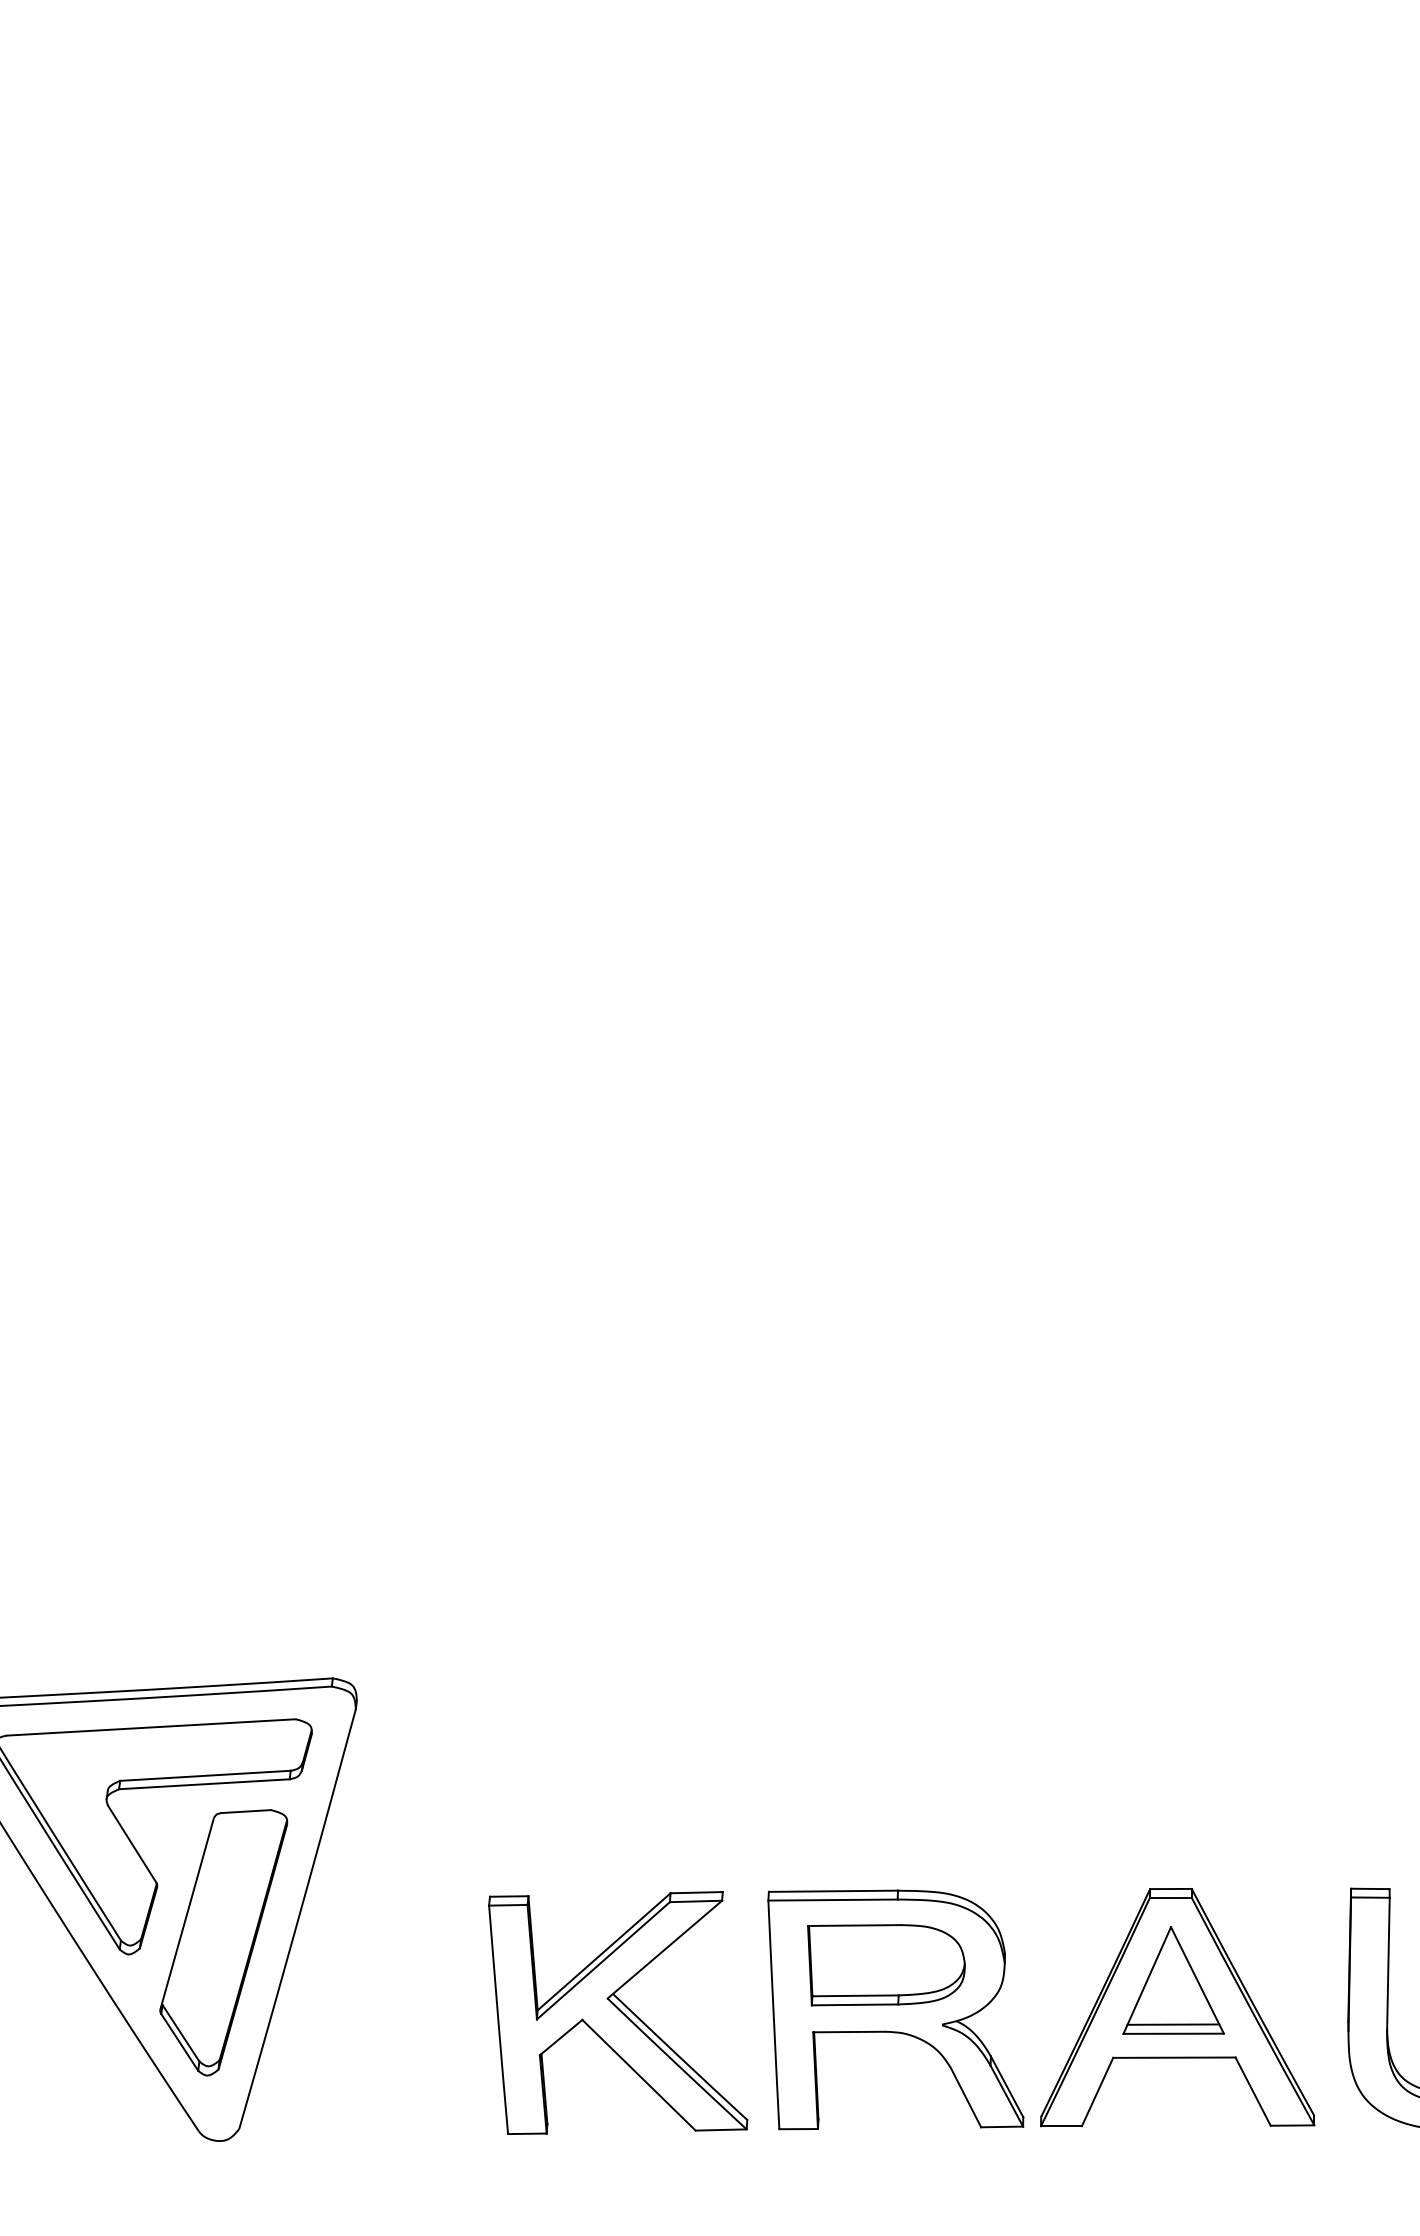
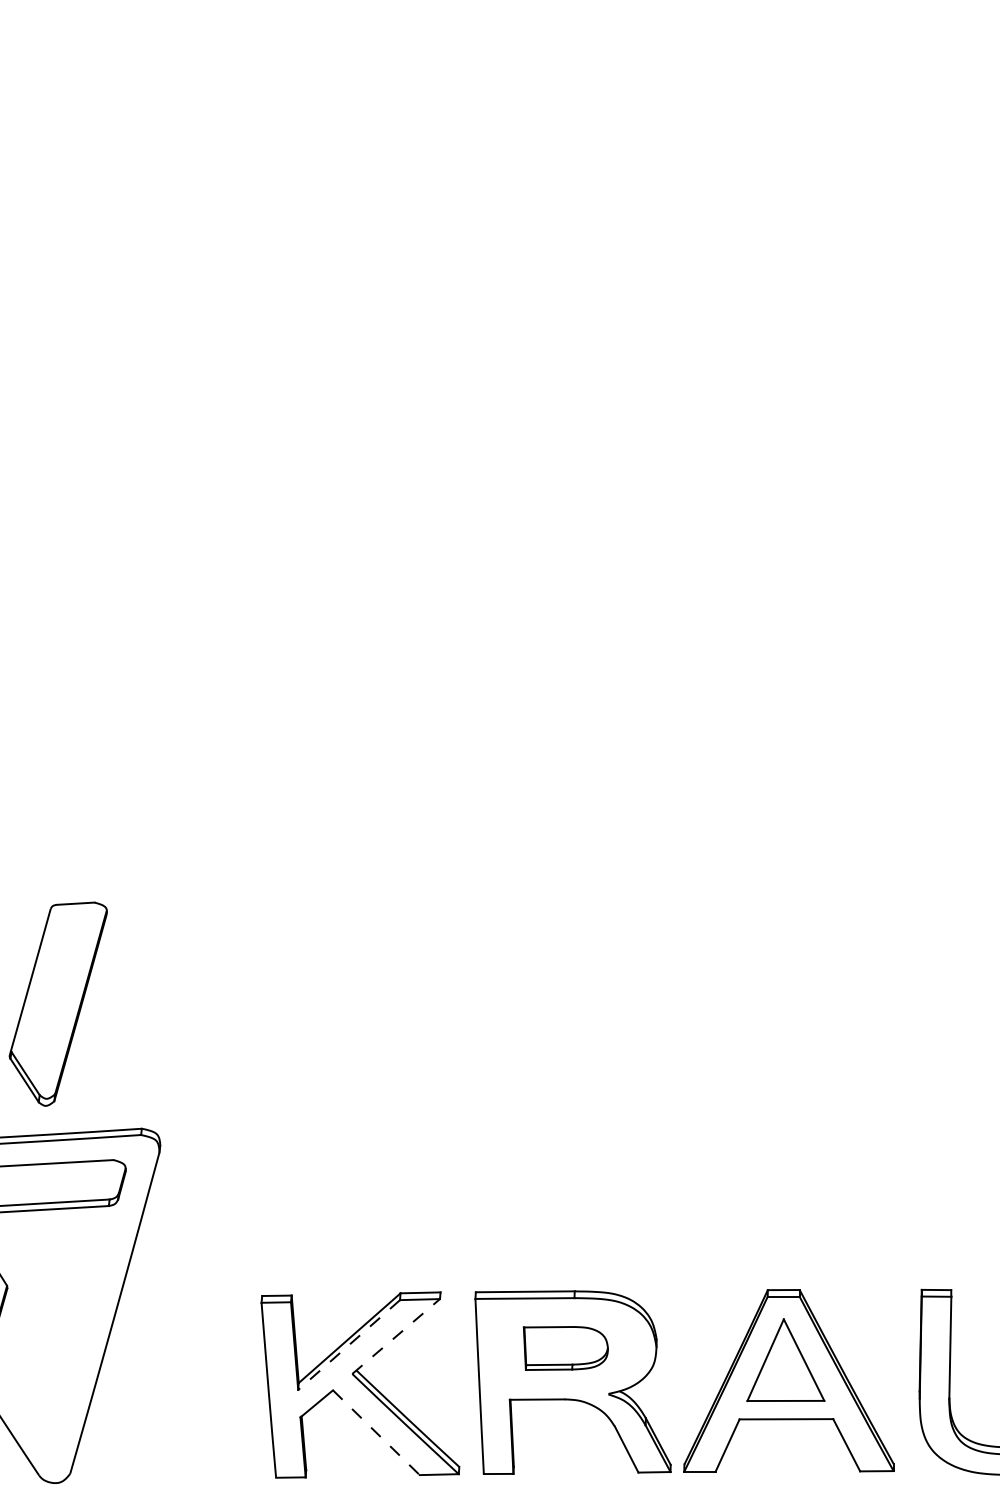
part: (223, 1942) -> (58, 1003), moved
line: (665, 1949) -> (396, 1336), solid -> dashed
line: (603, 1960) -> (349, 1344), solid -> dashed
part: (886, 1965) -> (565, 1348), size x0.7
line: (1173, 2024) -> (785, 1393), removed
line: (639, 2075) -> (376, 1432), solid -> dashed

